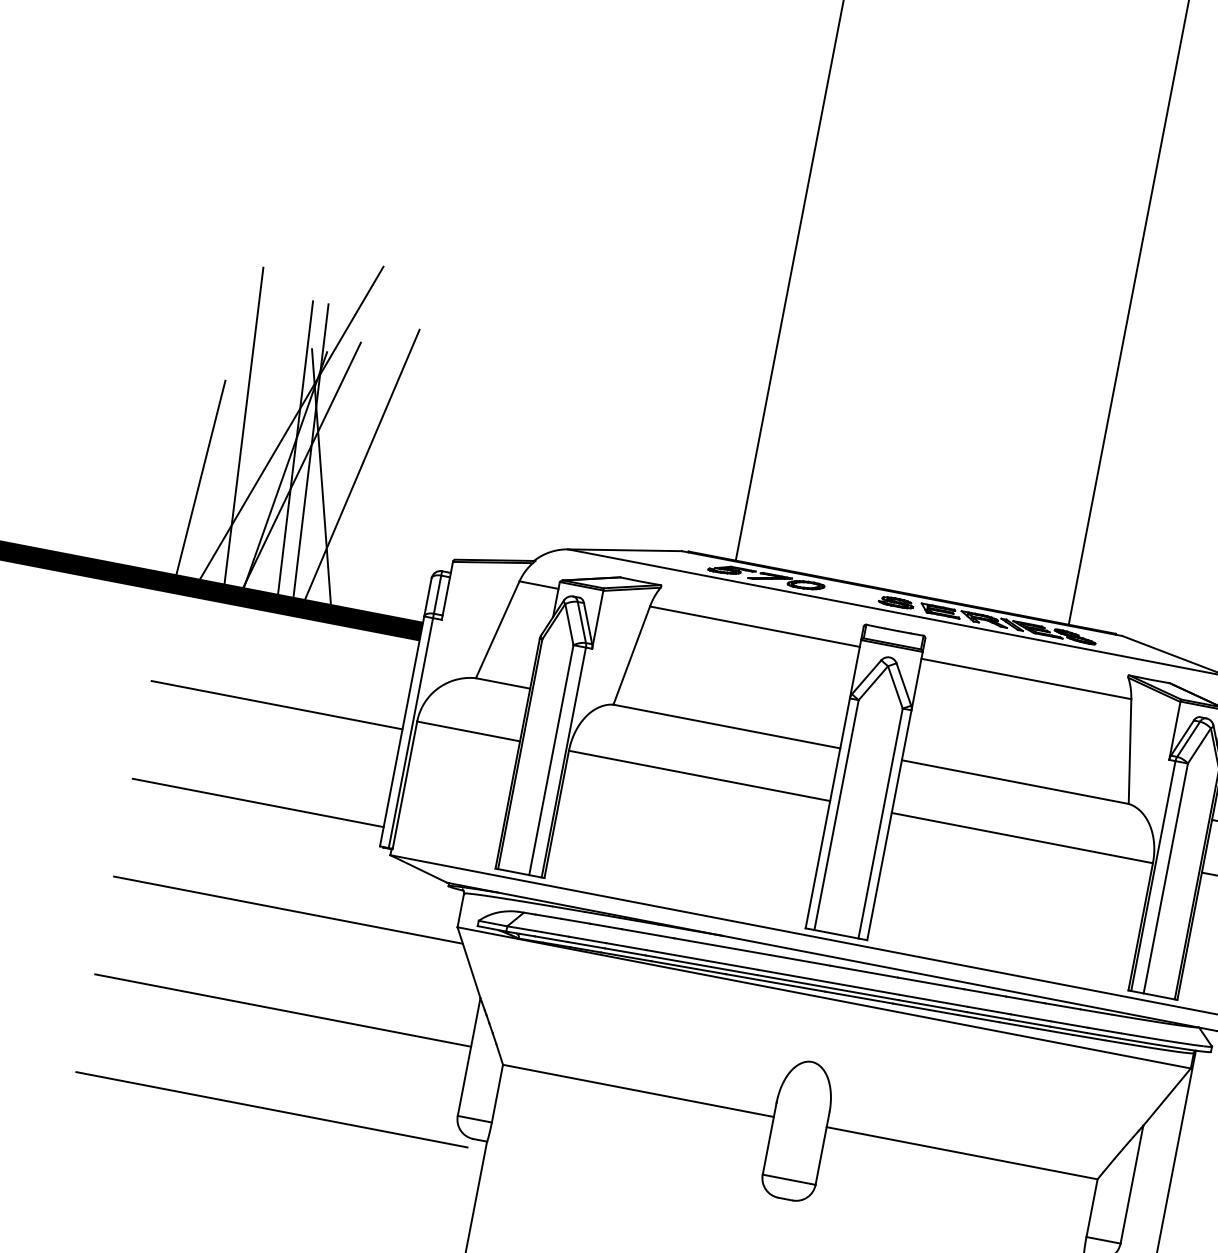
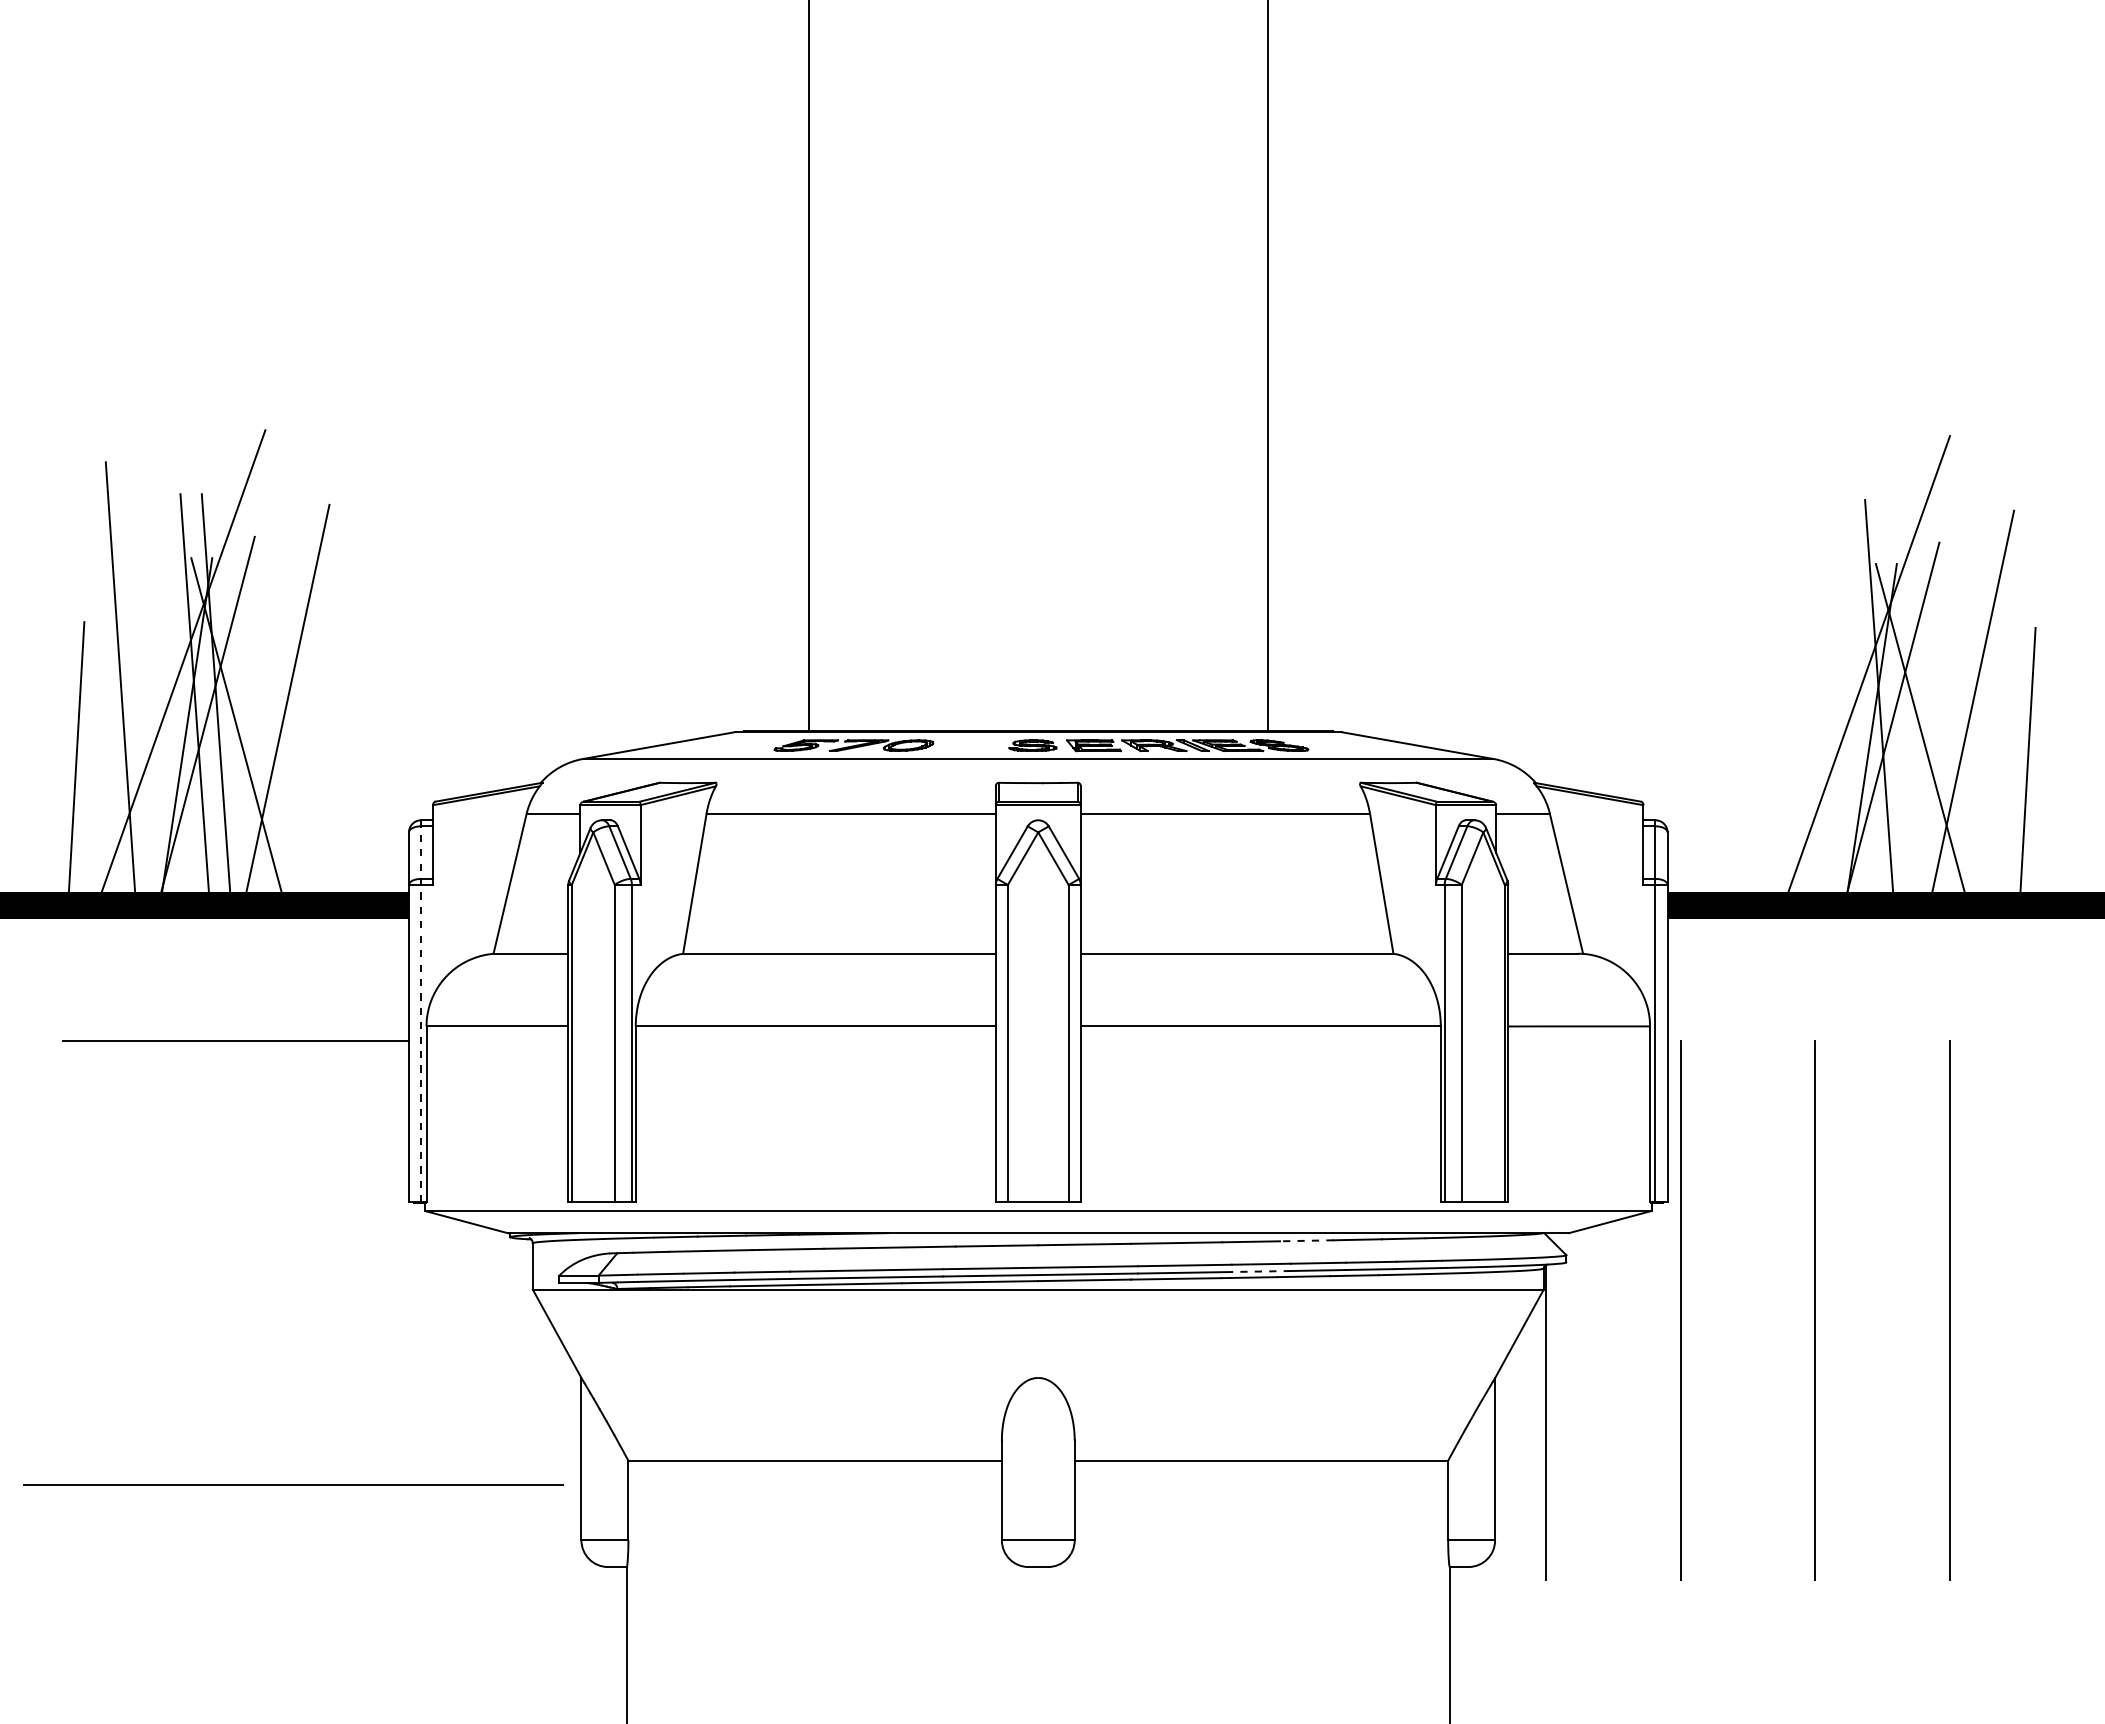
line: (415, 709) -> (421, 1011), solid -> dashed
line: (258, 803) -> (236, 1175), removed
line: (288, 910) -> (303, 1310), removed
line: (1025, 999) -> (1306, 1240), solid -> dashed
line: (283, 1010) -> (322, 1444), removed
line: (988, 1015) -> (1261, 1271), solid -> dashed
line: (271, 1109) -> (293, 1484), moved

